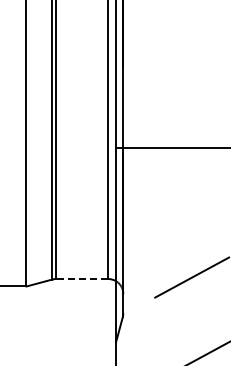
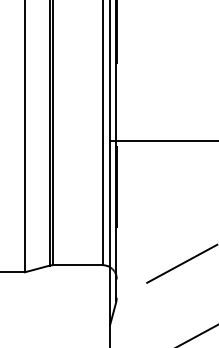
line: (81, 279) -> (77, 265), dashed -> solid

